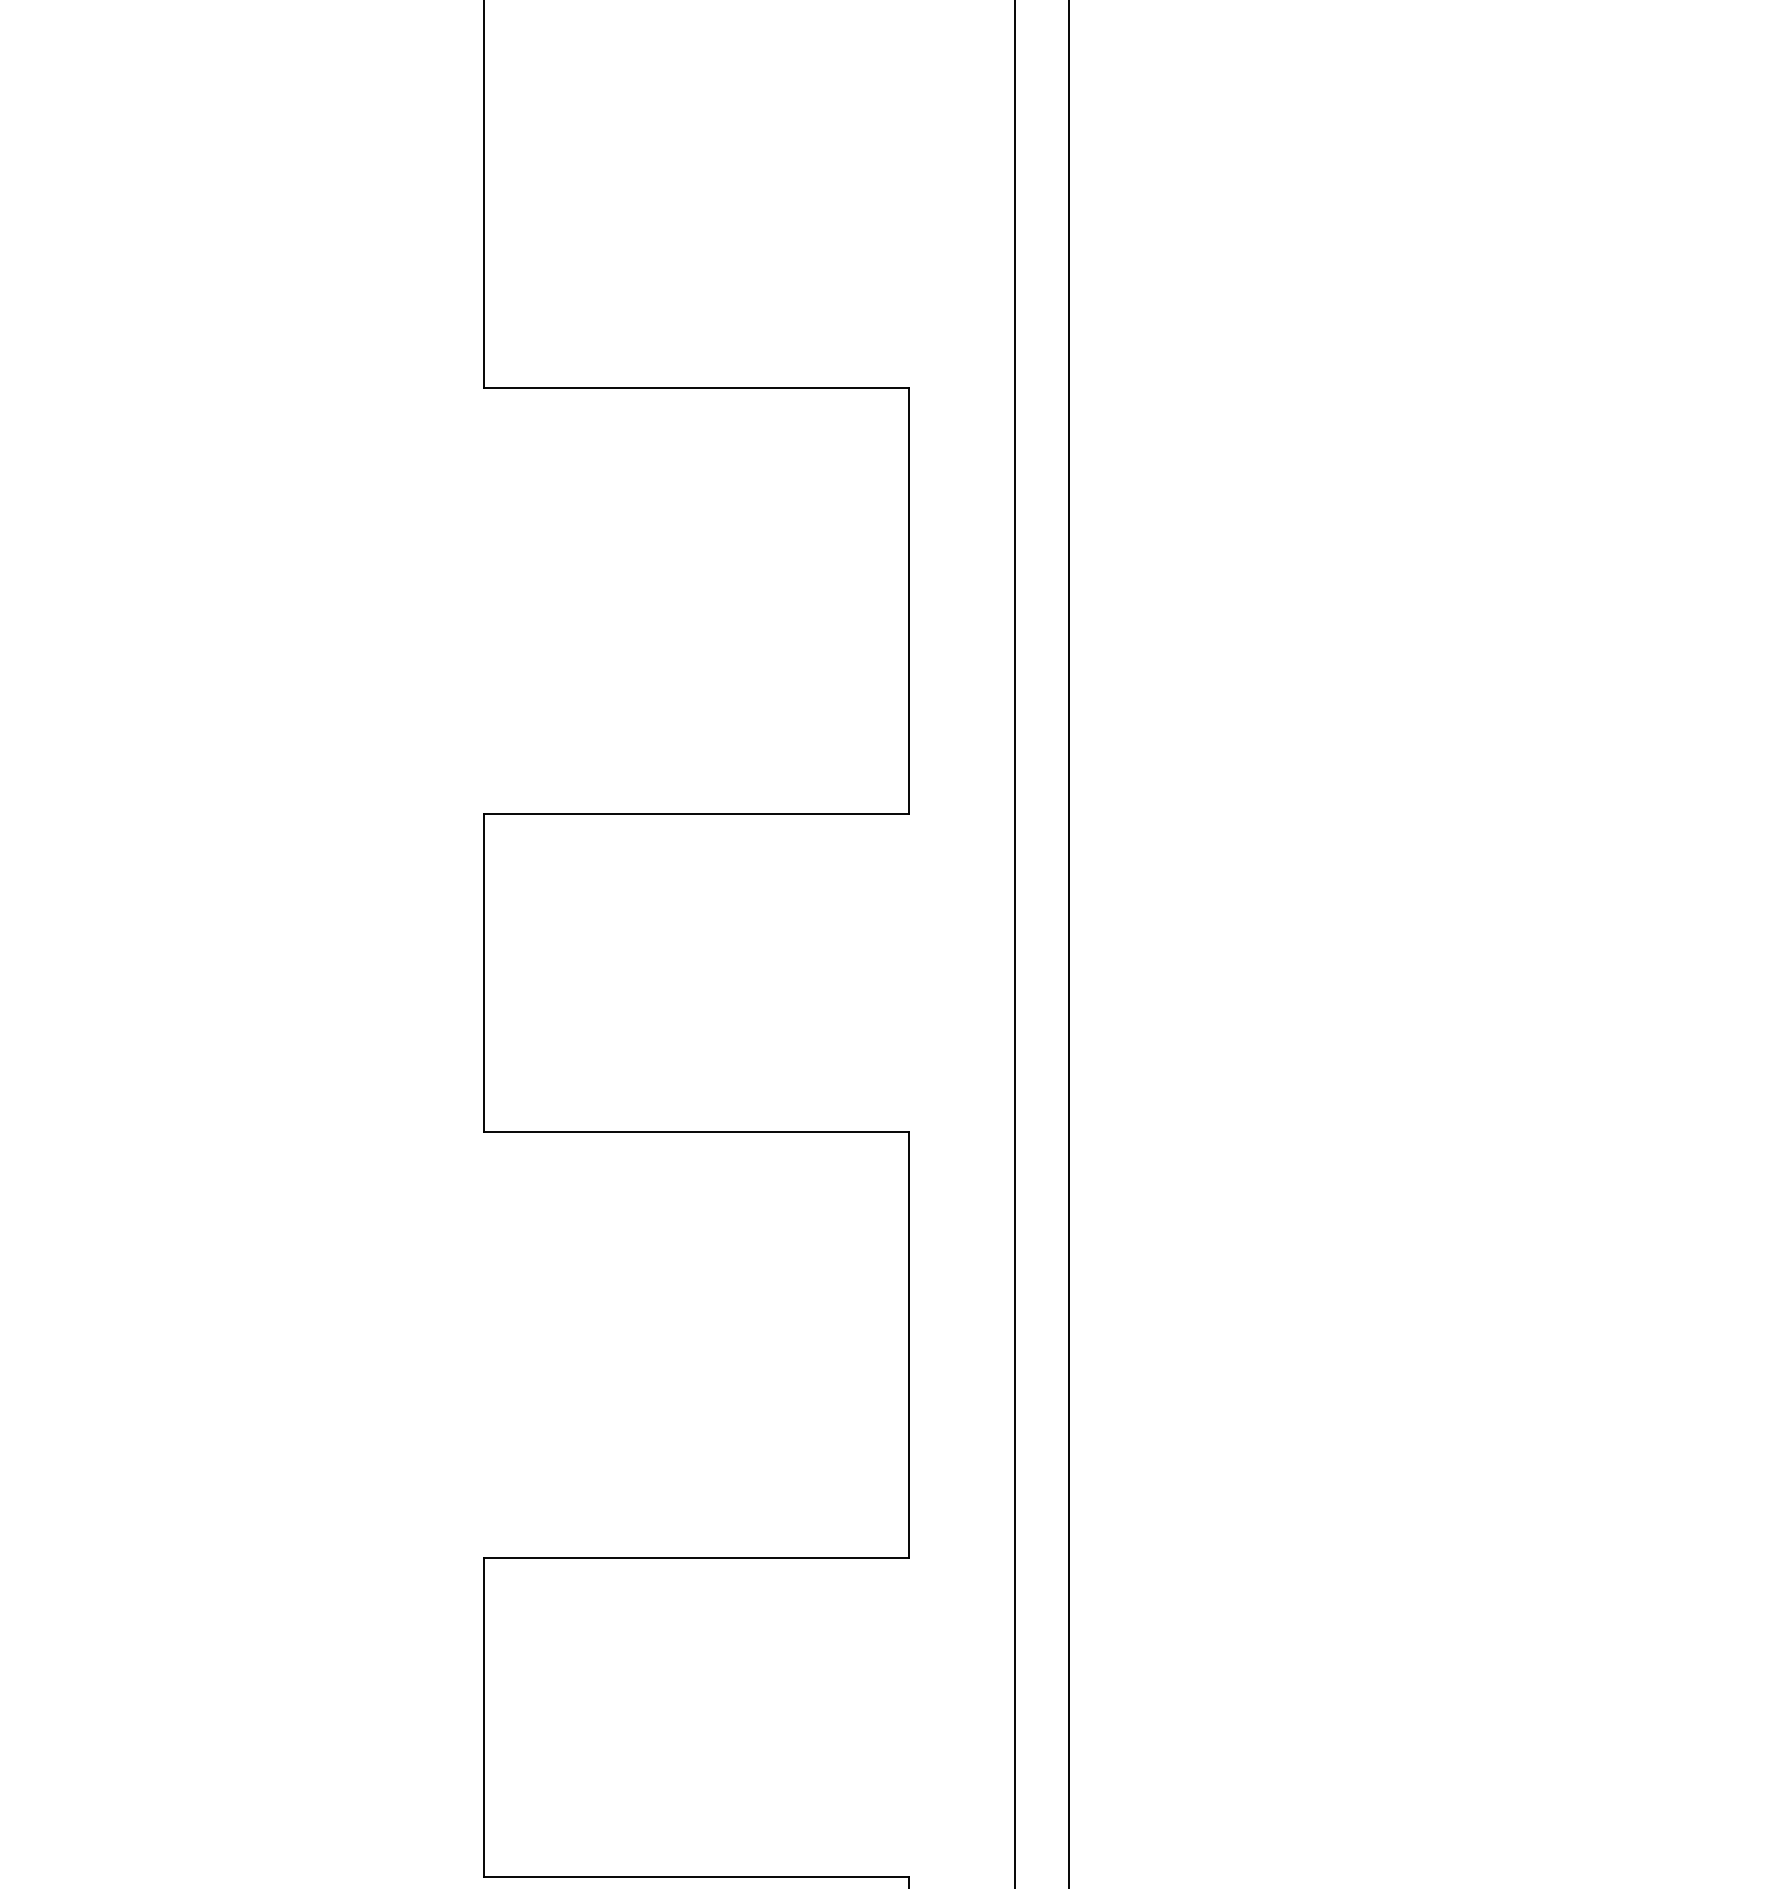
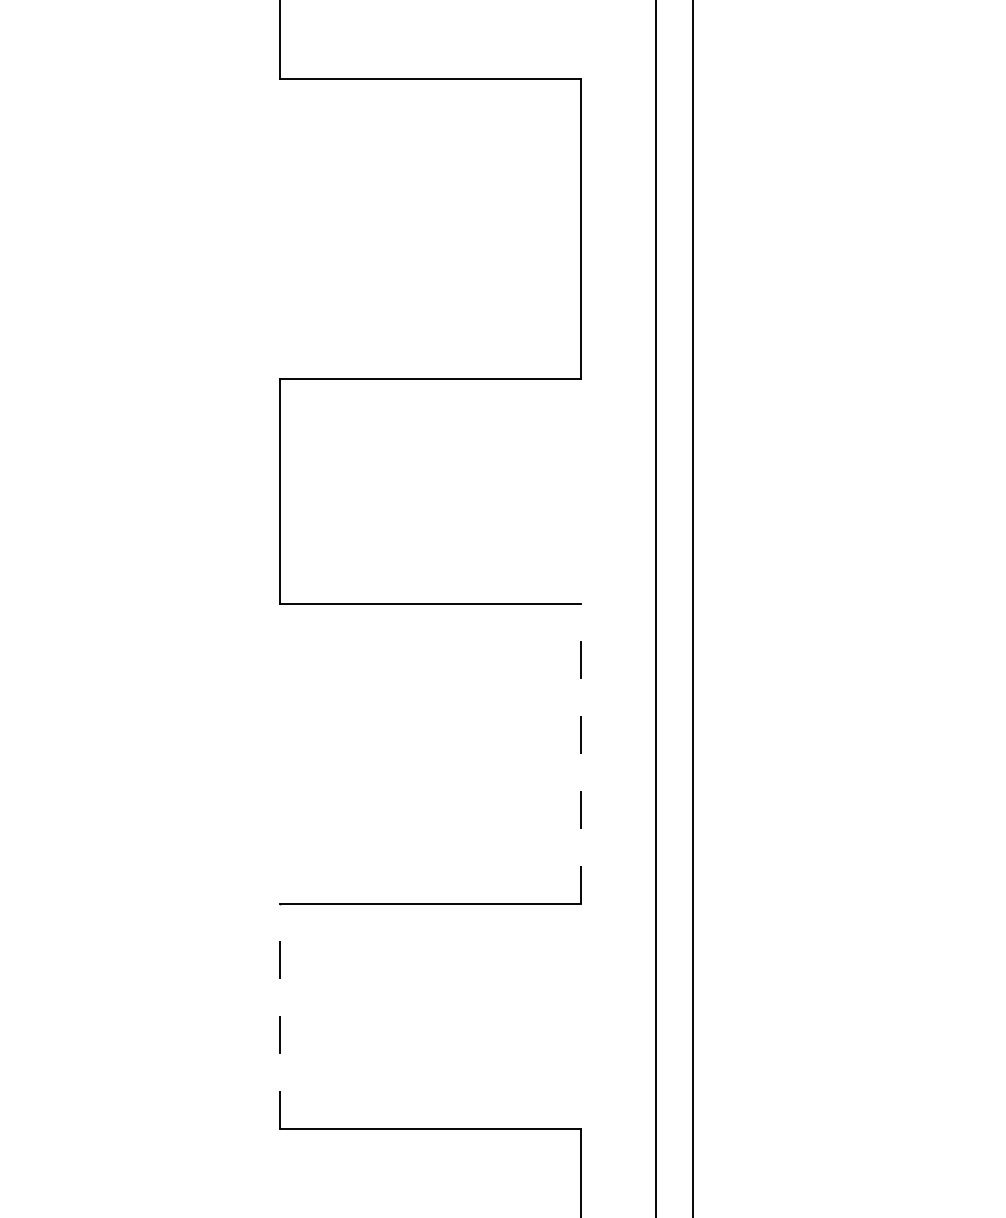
line: (909, 1345) -> (580, 754), solid -> dashed
line: (483, 1716) -> (280, 1015), solid -> dashed

